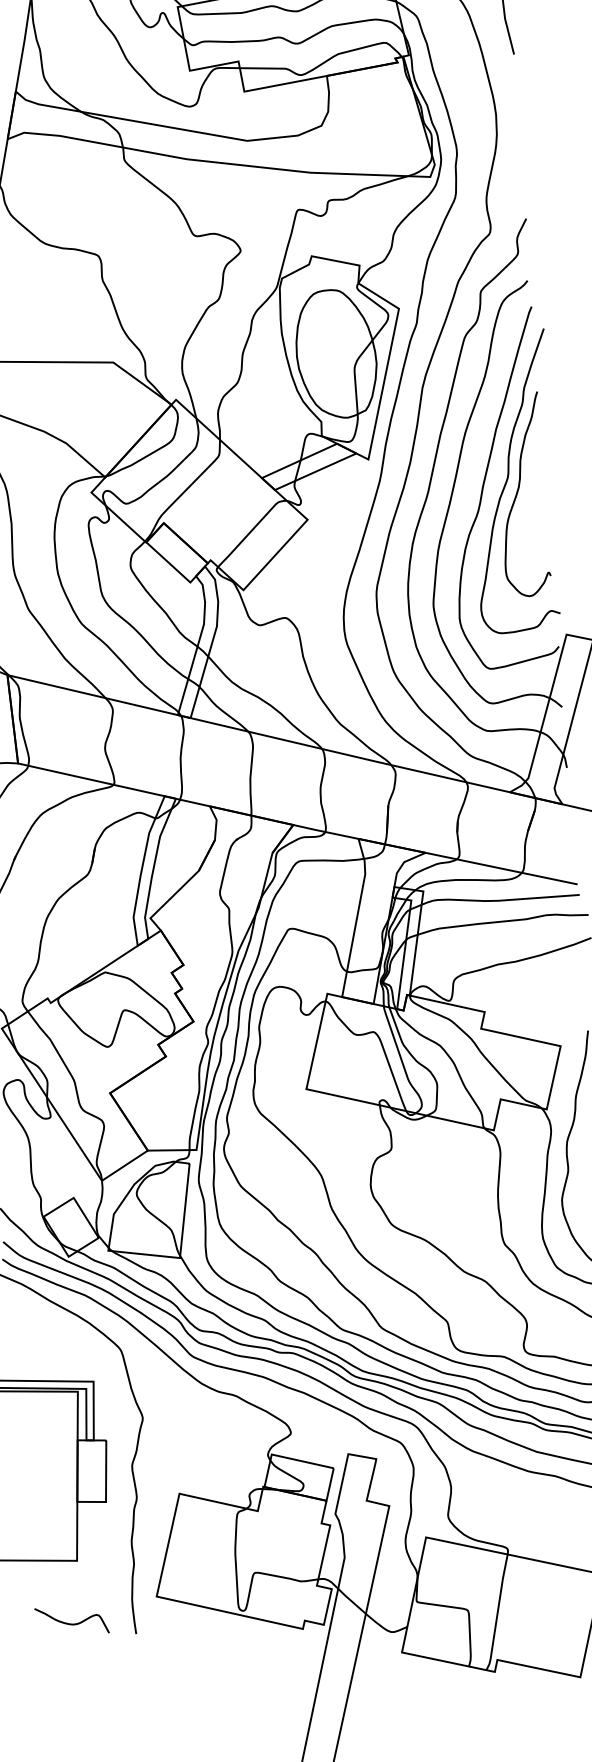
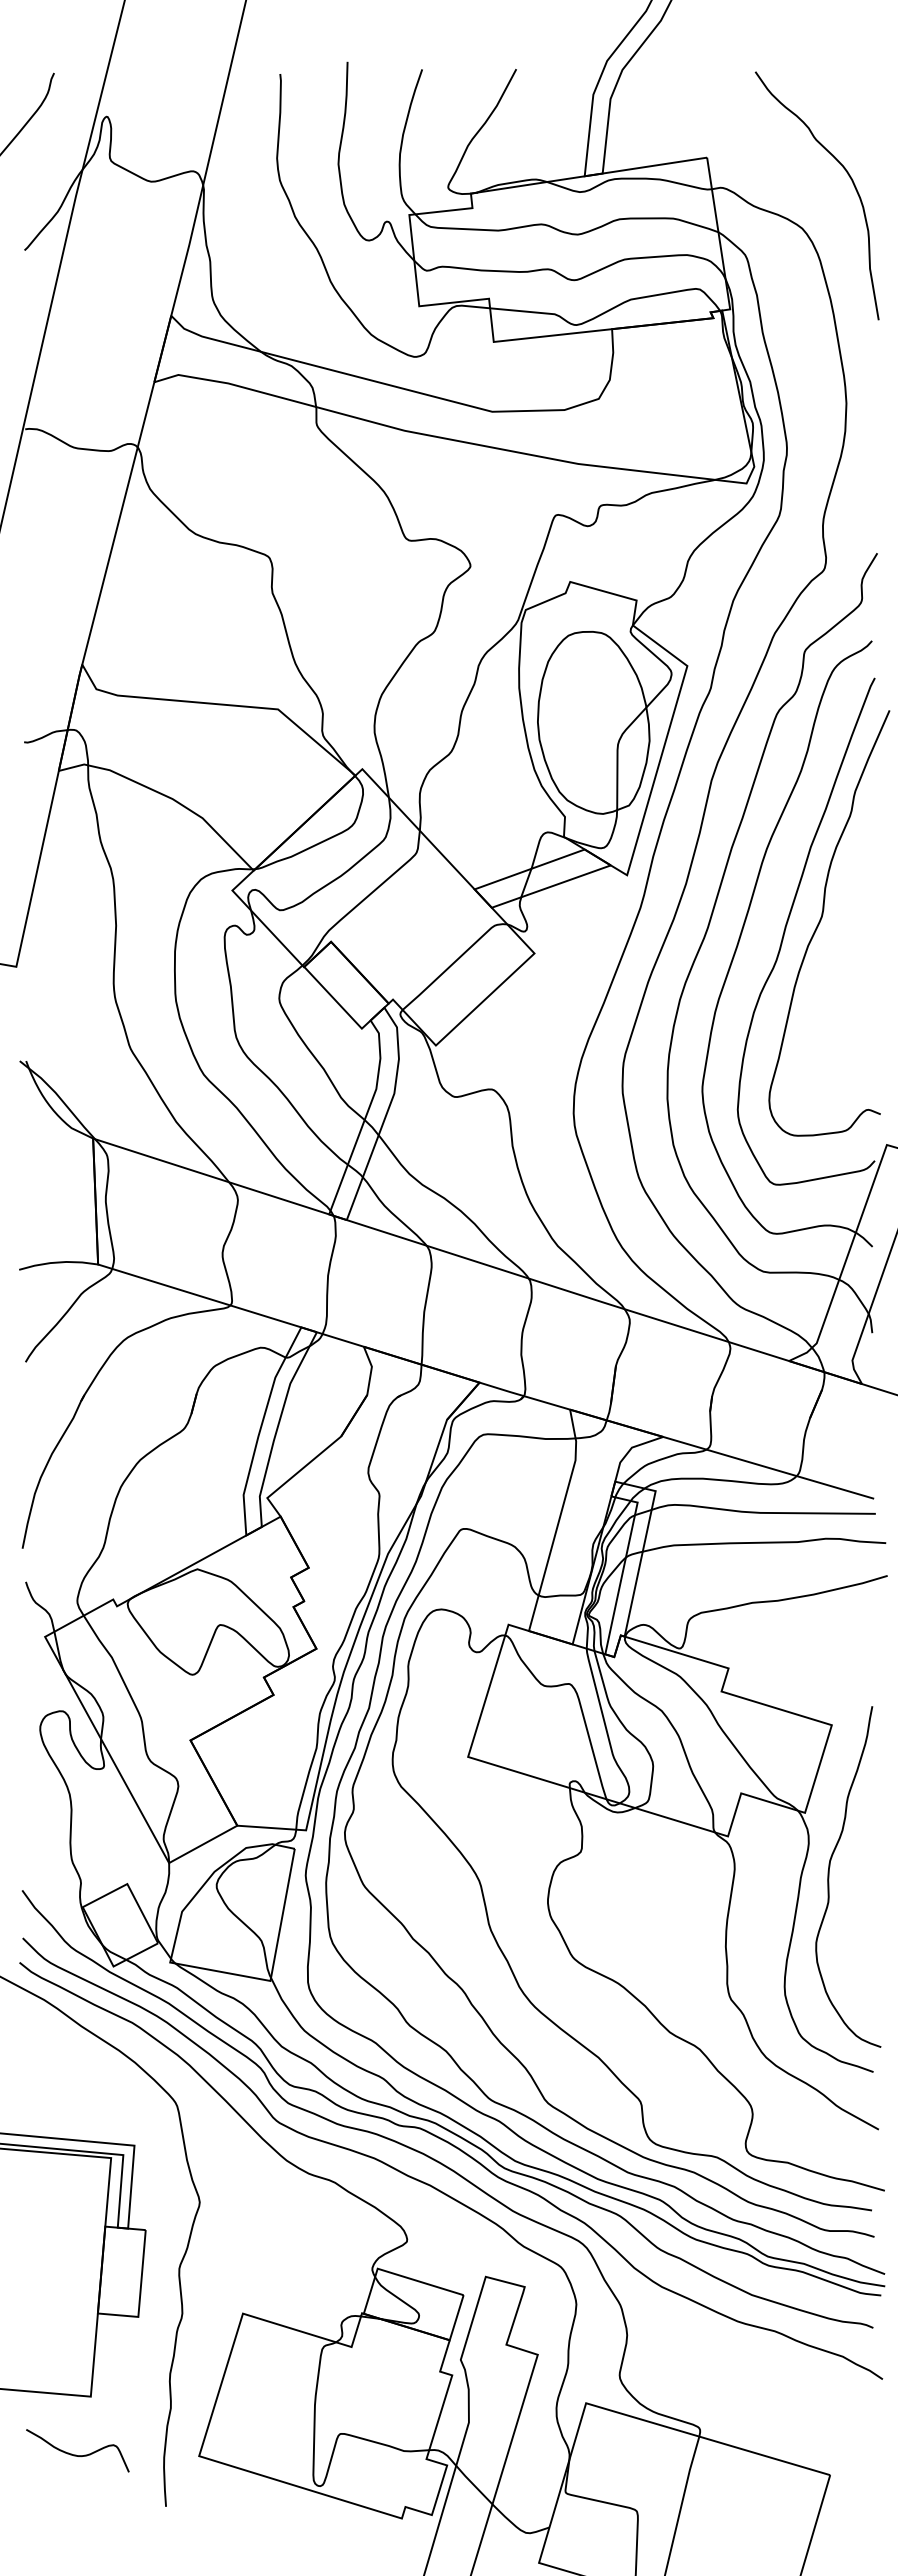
curve: (518, 492) -> (834, 939), removed
curve: (71, 1623) -> (76, 2454), moved

